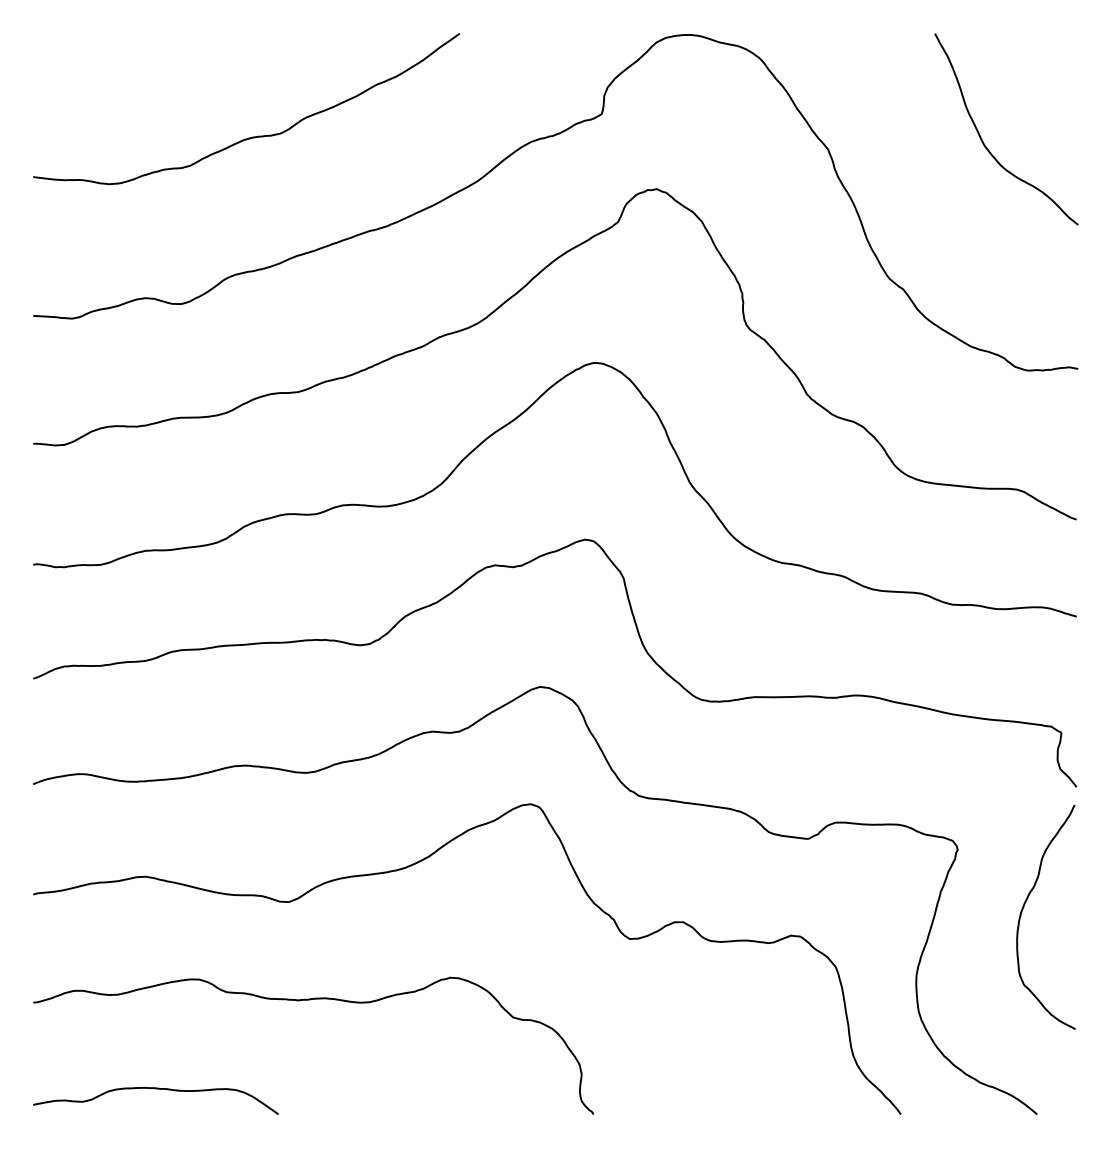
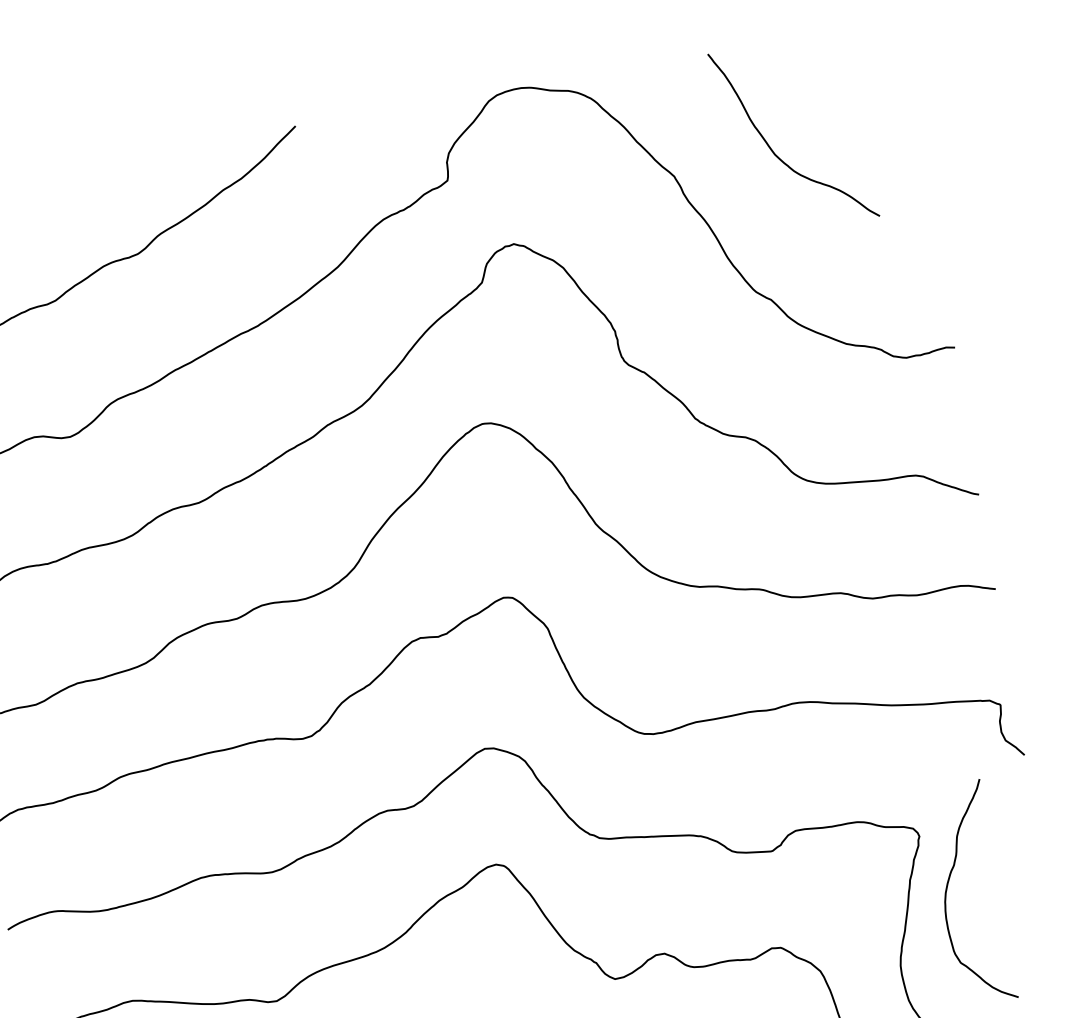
curve: (983, 141) -> (773, 150), moved
curve: (1024, 907) -> (948, 887), moved

